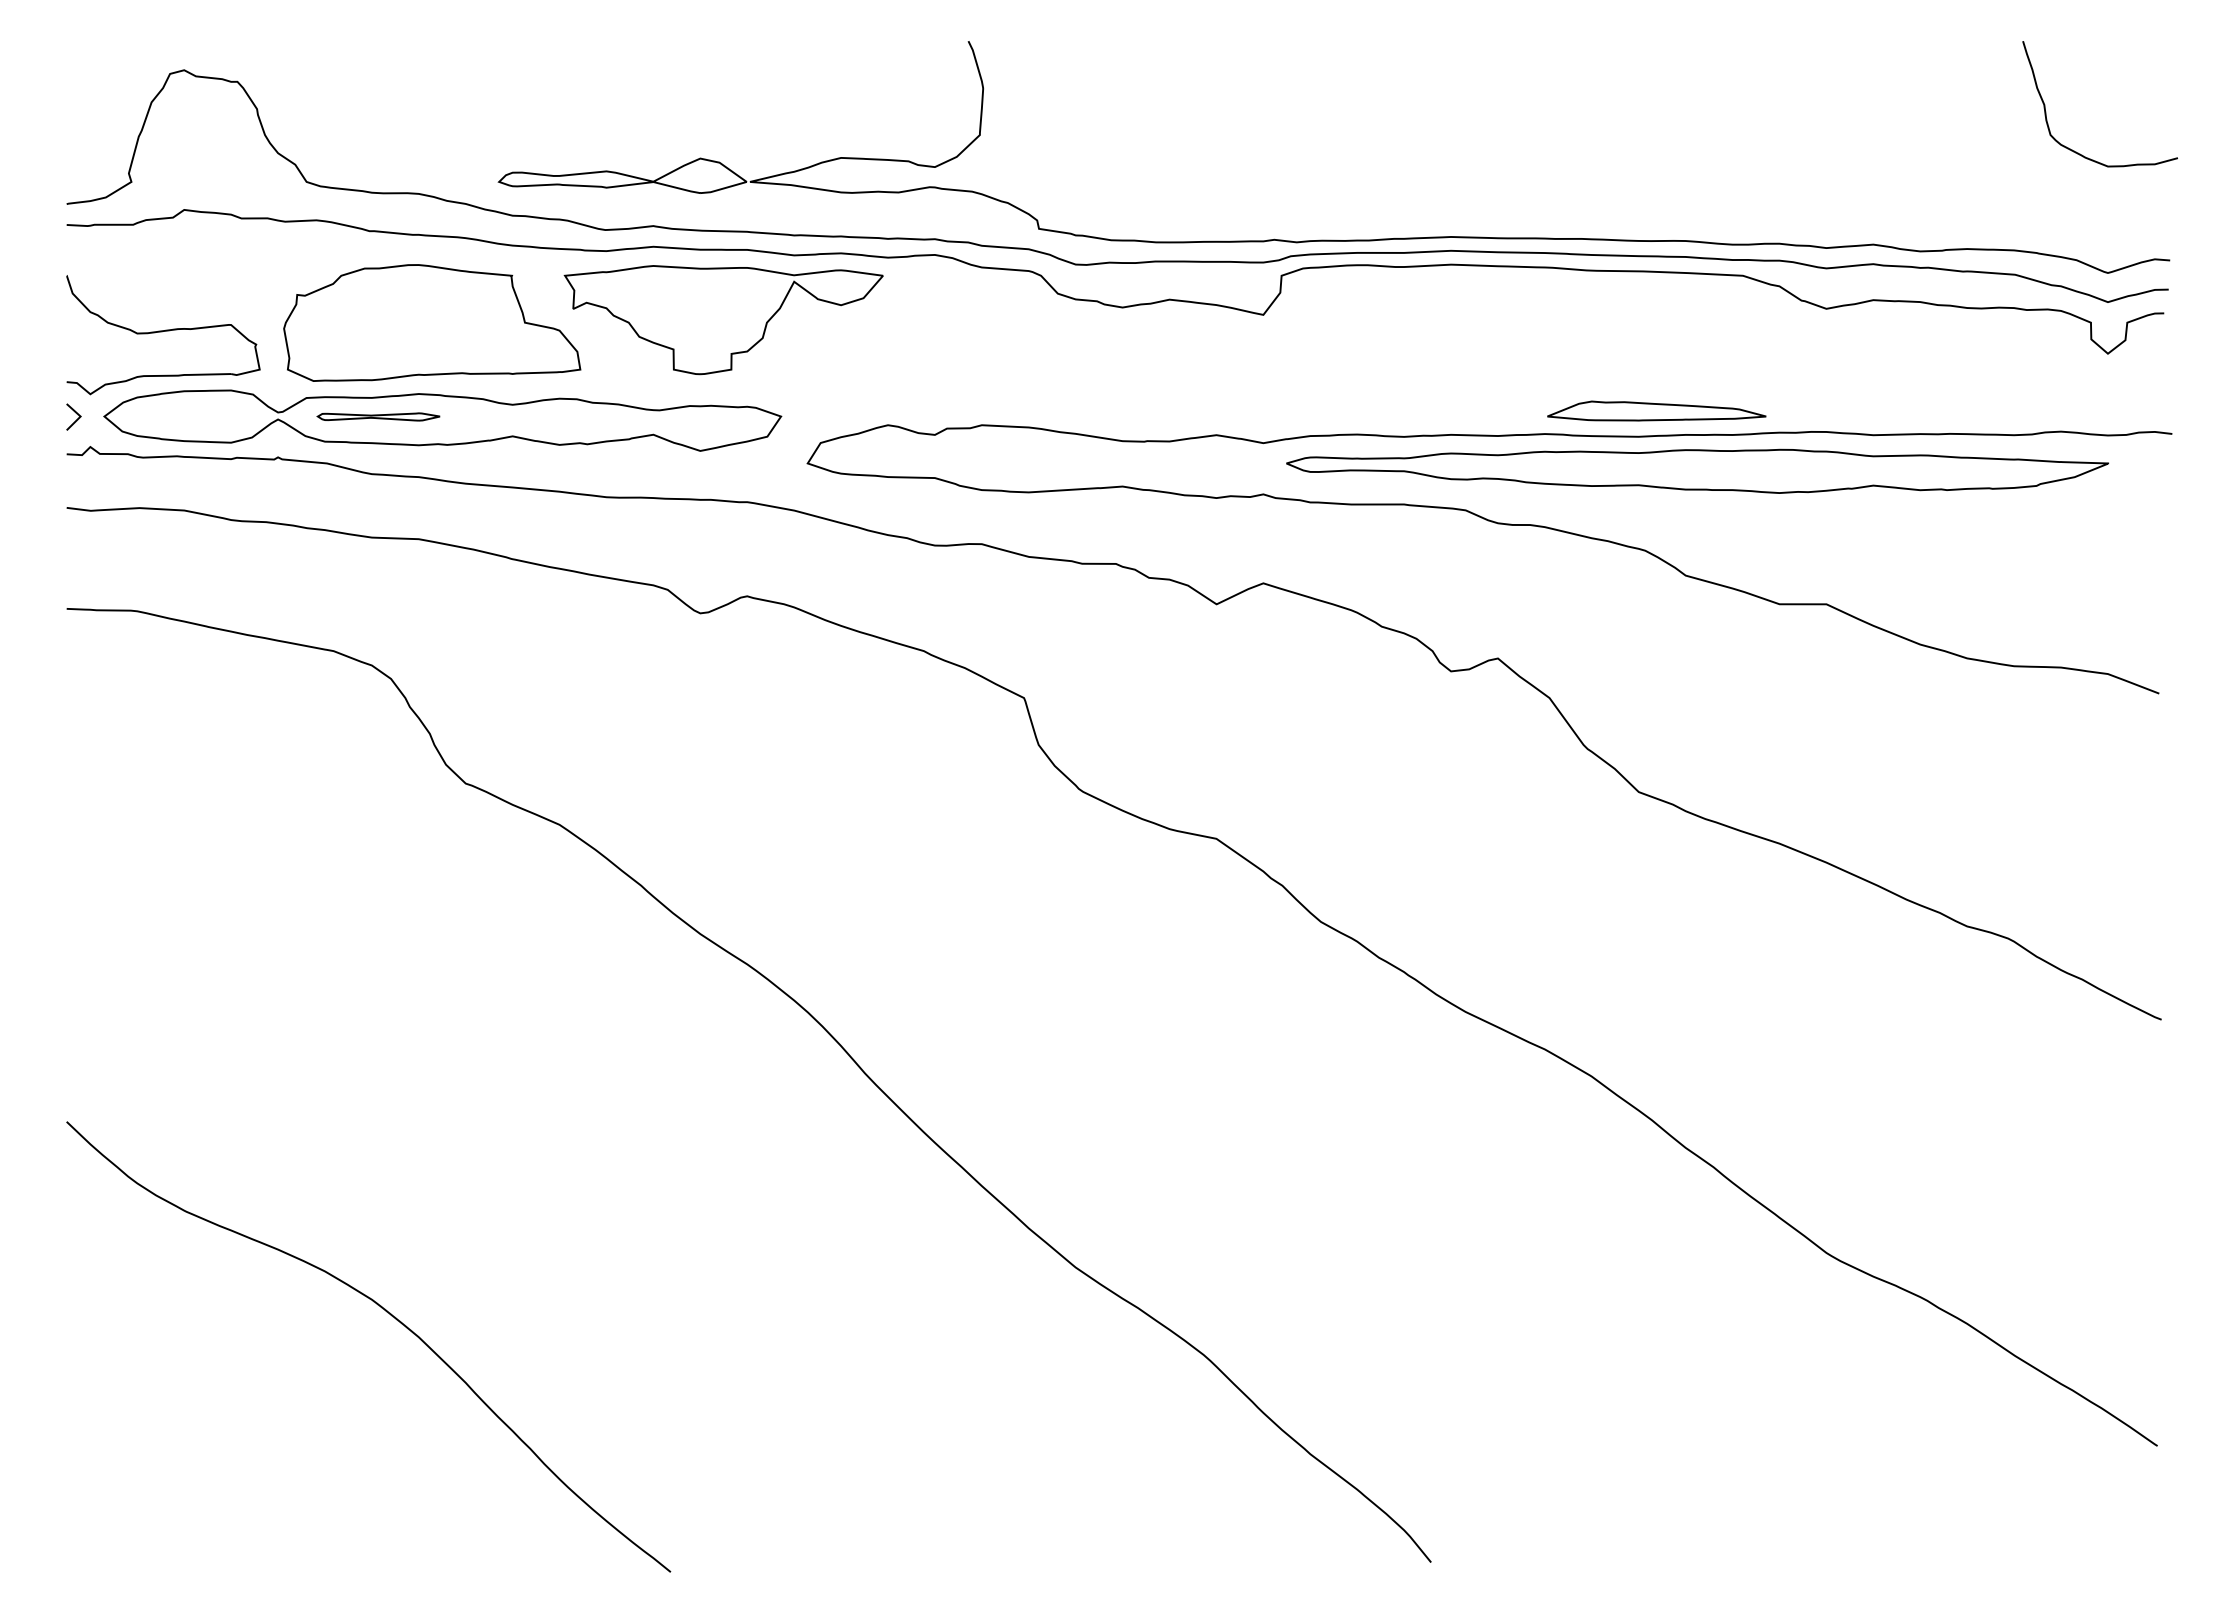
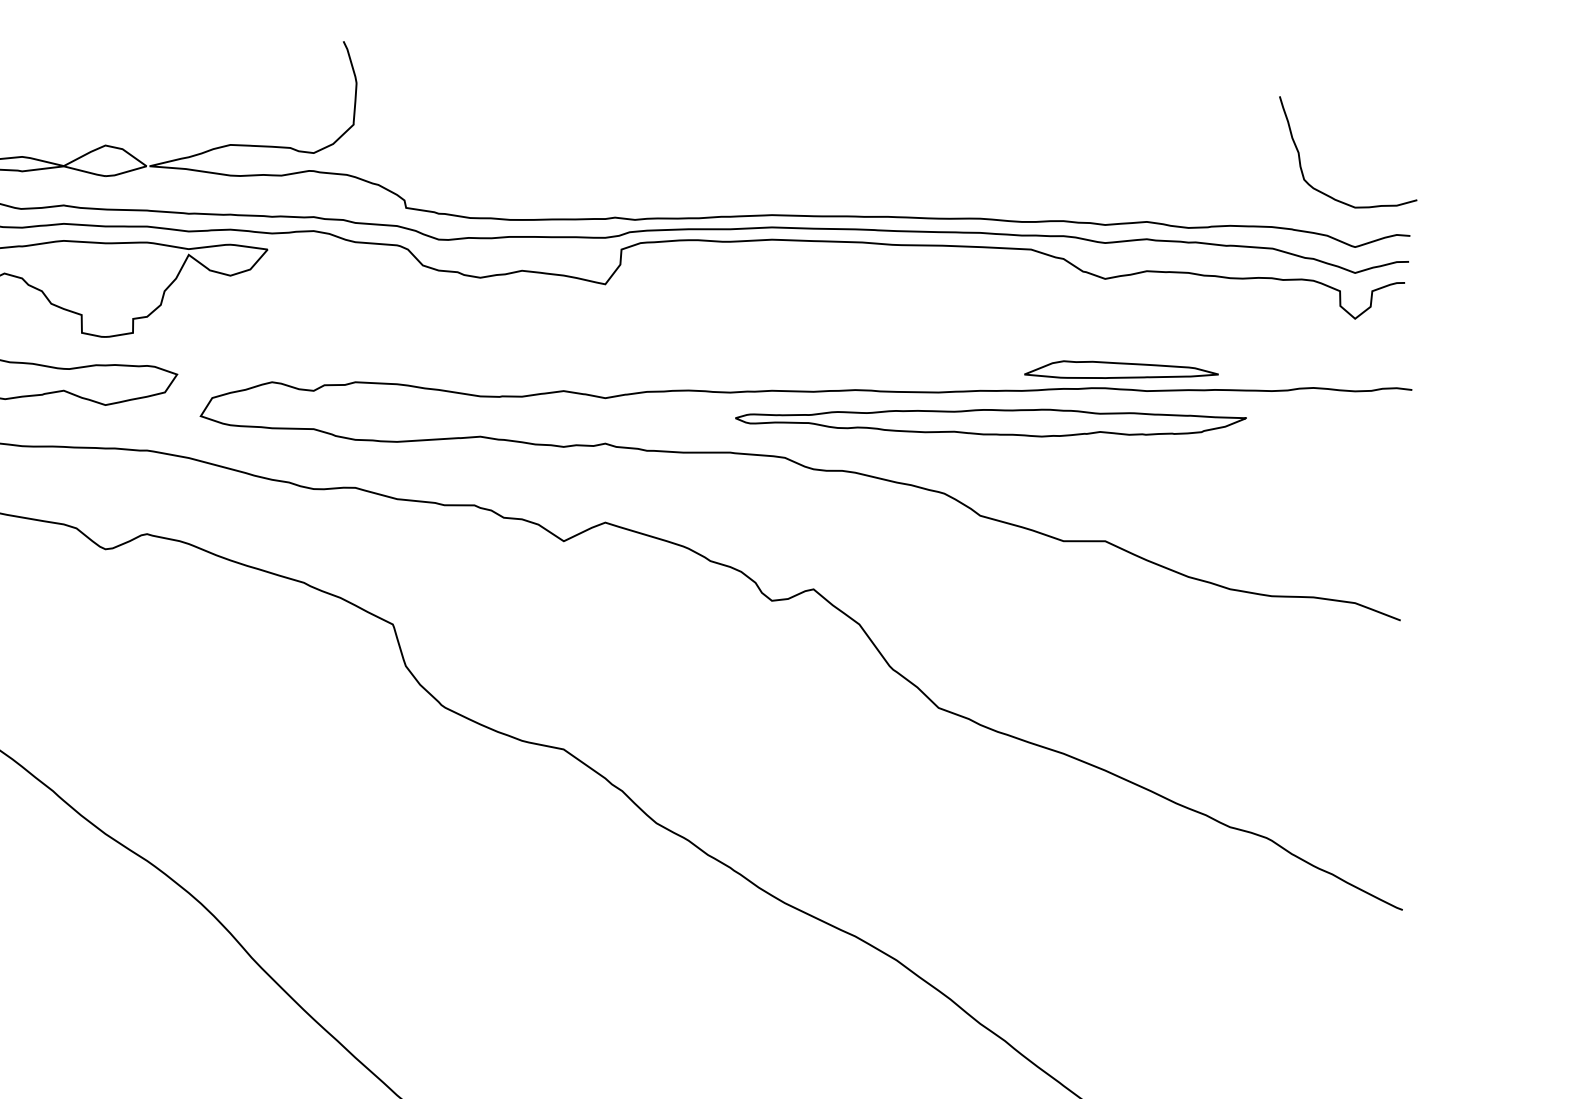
curve: (2076, 151) -> (1327, 194), moved
part: (1656, 410) -> (1121, 369), moved
part: (1697, 470) -> (990, 422), size x0.7

